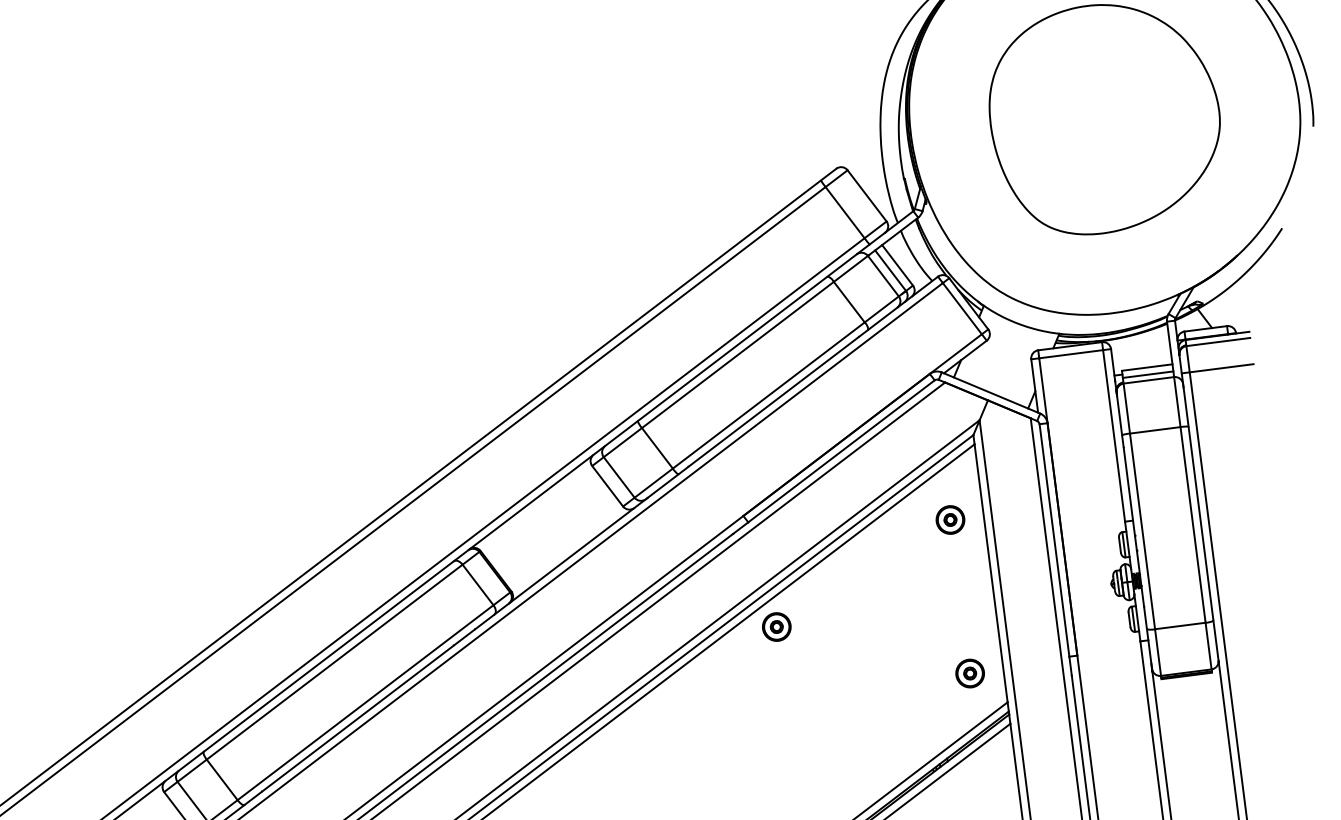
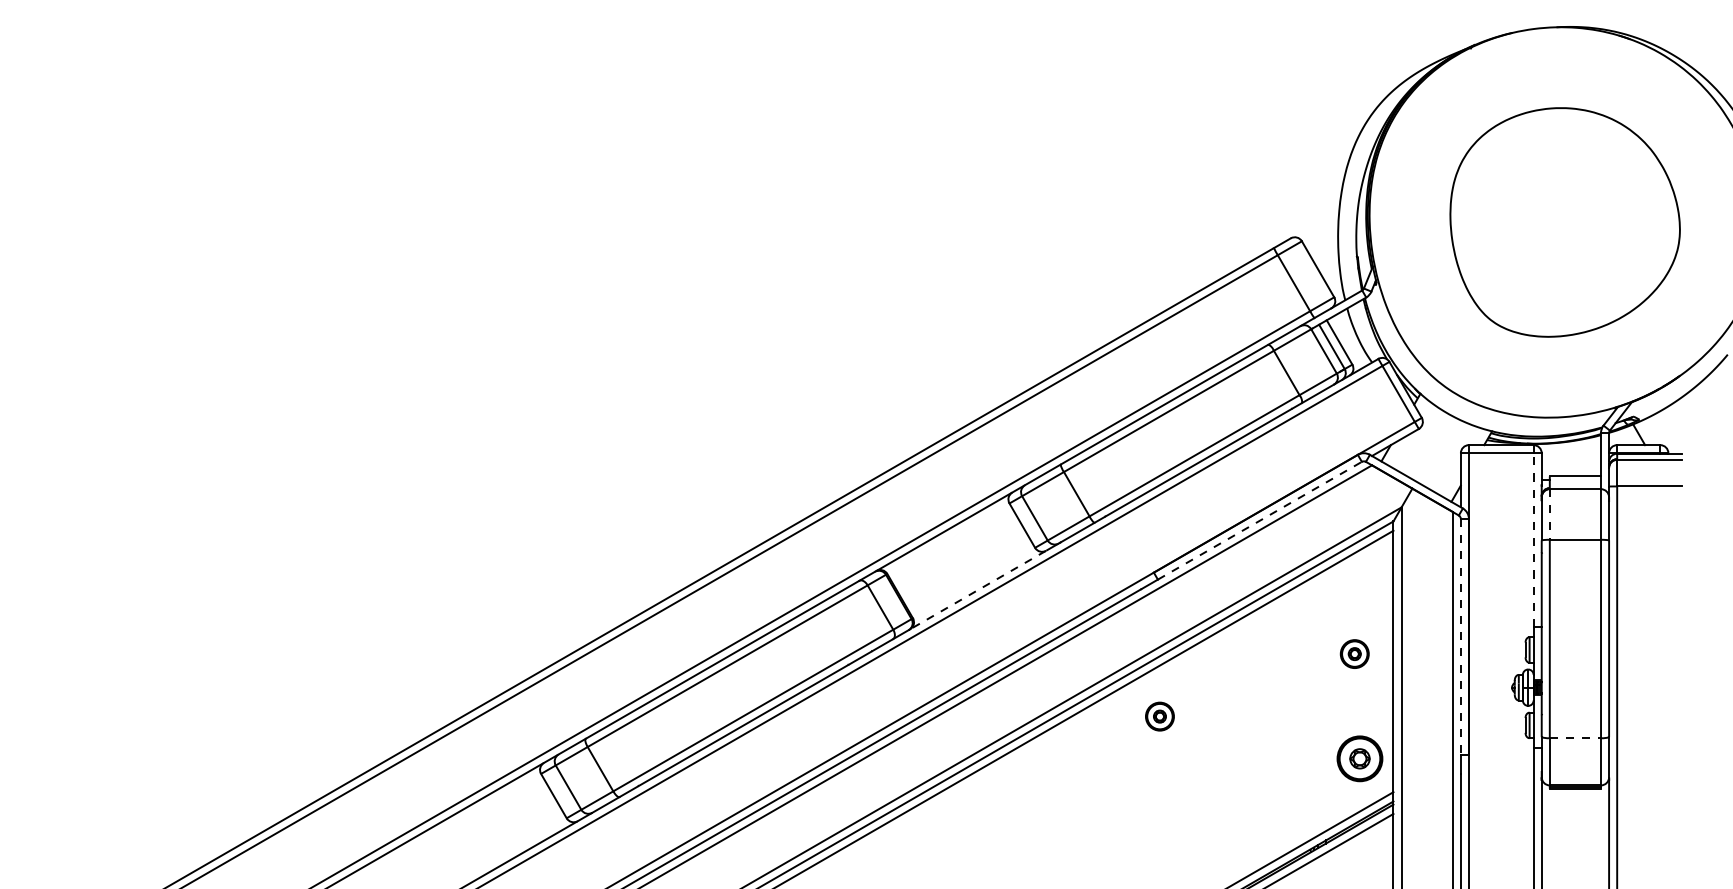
line: (1148, 374) -> (1575, 483), removed
line: (1126, 409) -> (1549, 515), solid -> dashed
line: (1113, 436) -> (1533, 540), solid -> dashed
line: (841, 451) -> (1259, 520), solid -> dashed
part: (950, 519) -> (1354, 653), moved
line: (1054, 540) -> (1460, 636), solid -> dashed
line: (571, 555) -> (977, 590), solid -> dashed
part: (776, 626) -> (1159, 716), moved
line: (1180, 626) -> (1575, 738), solid -> dashed
part: (969, 673) -> (1359, 758), size x1.6

